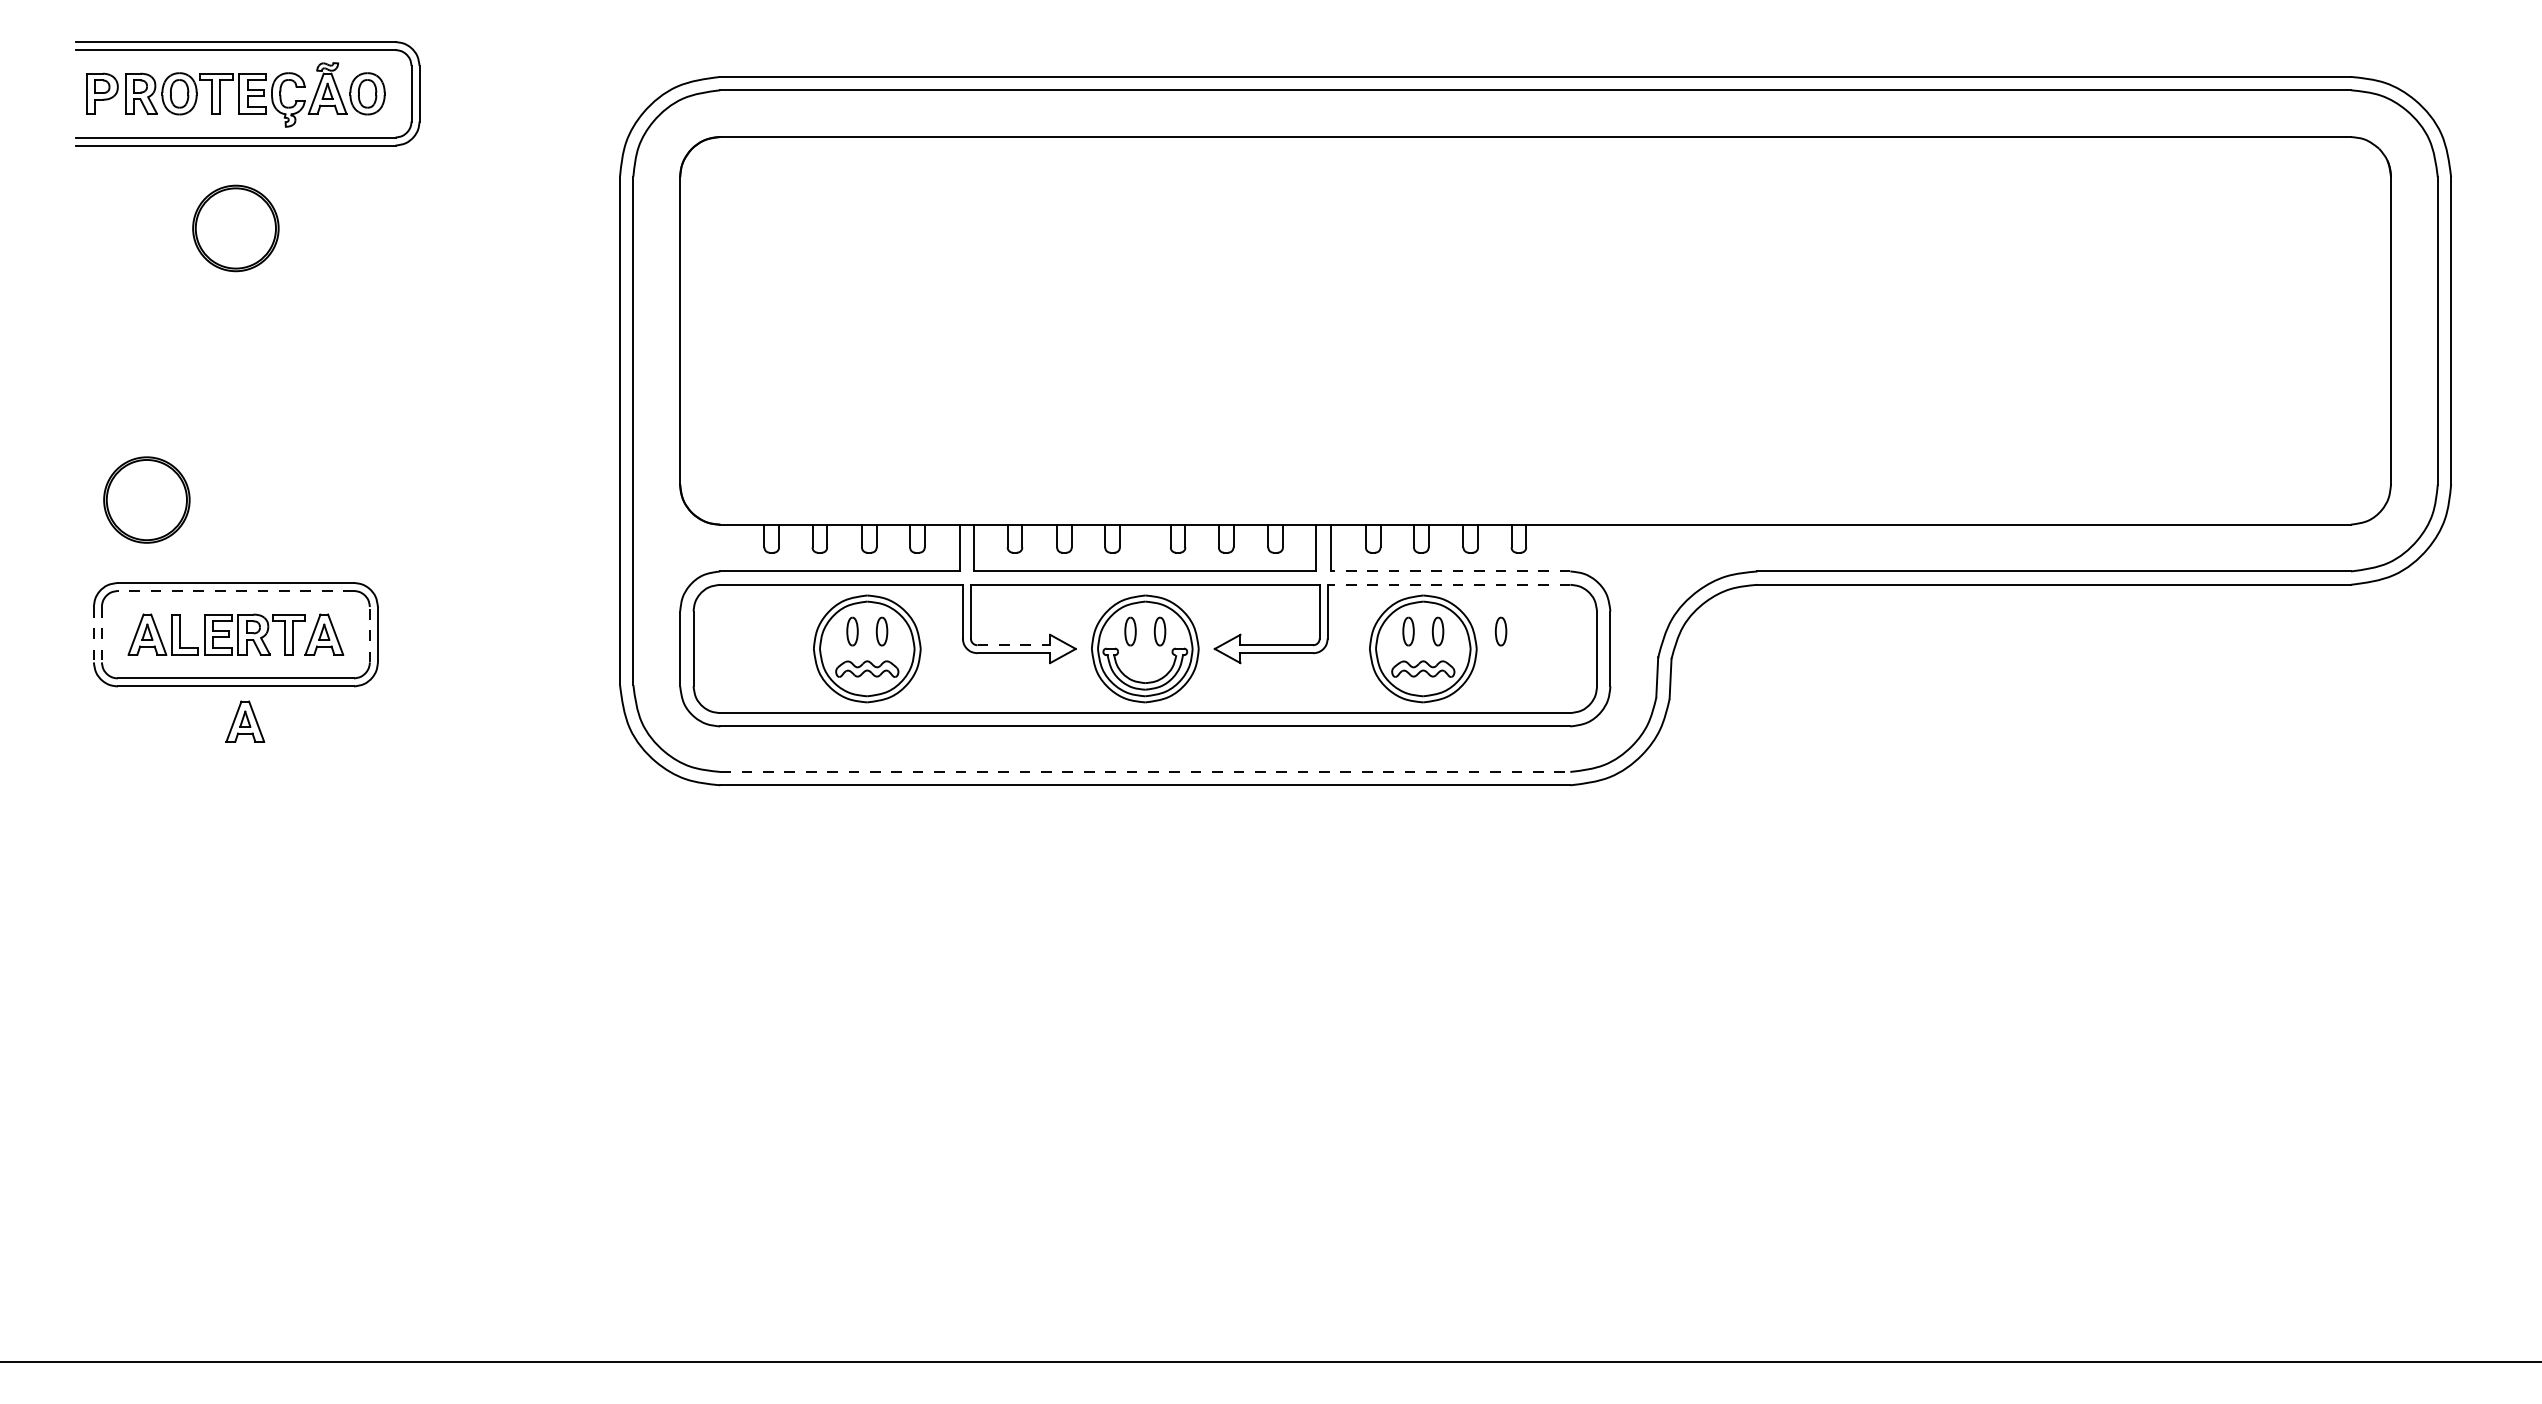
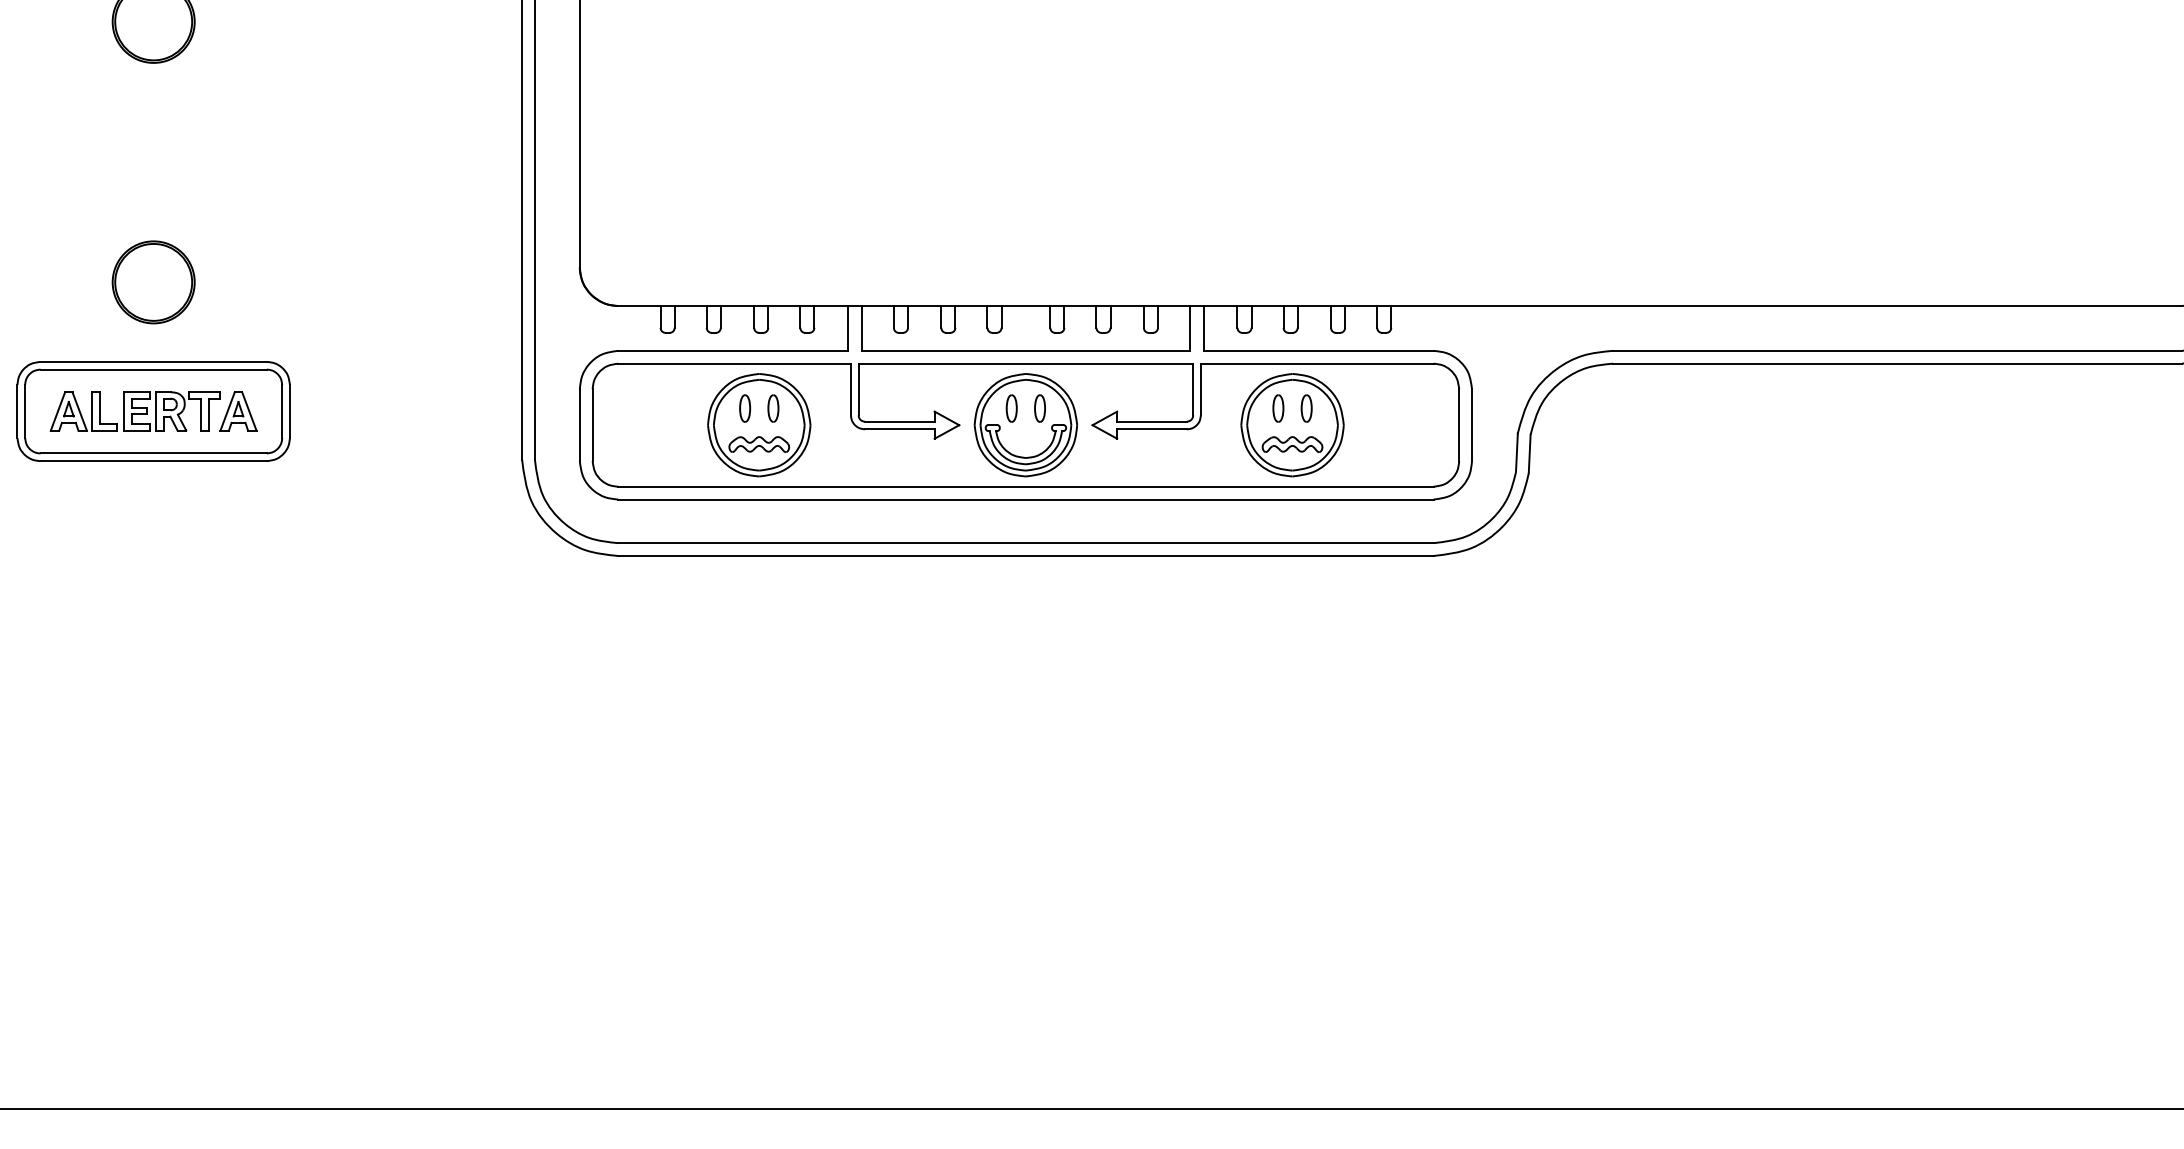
part: (146, 499) -> (153, 281), moved
line: (1450, 571) -> (1318, 350), dashed -> solid
line: (1448, 584) -> (1316, 363), dashed -> solid
line: (235, 590) -> (153, 369), dashed -> solid
part: (1500, 631) -> (1366, 408), removed
line: (93, 634) -> (17, 411), dashed -> solid
line: (101, 634) -> (24, 411), dashed -> solid
line: (369, 634) -> (281, 411), dashed -> solid
line: (1014, 645) -> (900, 421), dashed -> solid
part: (245, 721) -> (162, 494), removed
line: (1145, 771) -> (1026, 542), dashed -> solid

